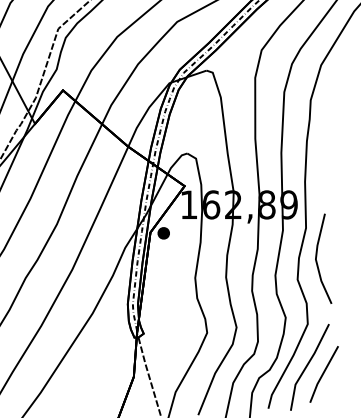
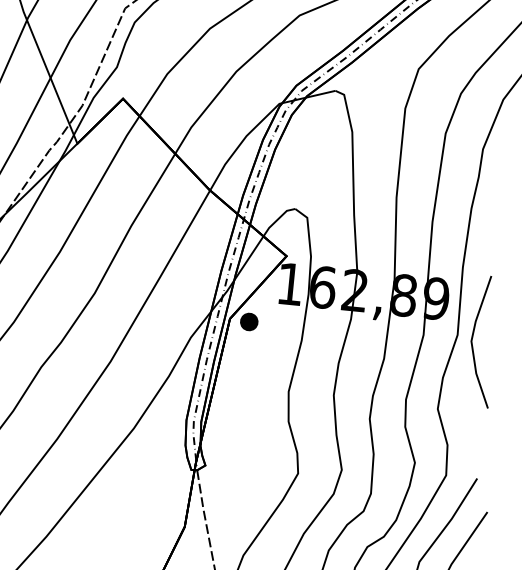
line: (317, 256) -> (474, 337), moved

